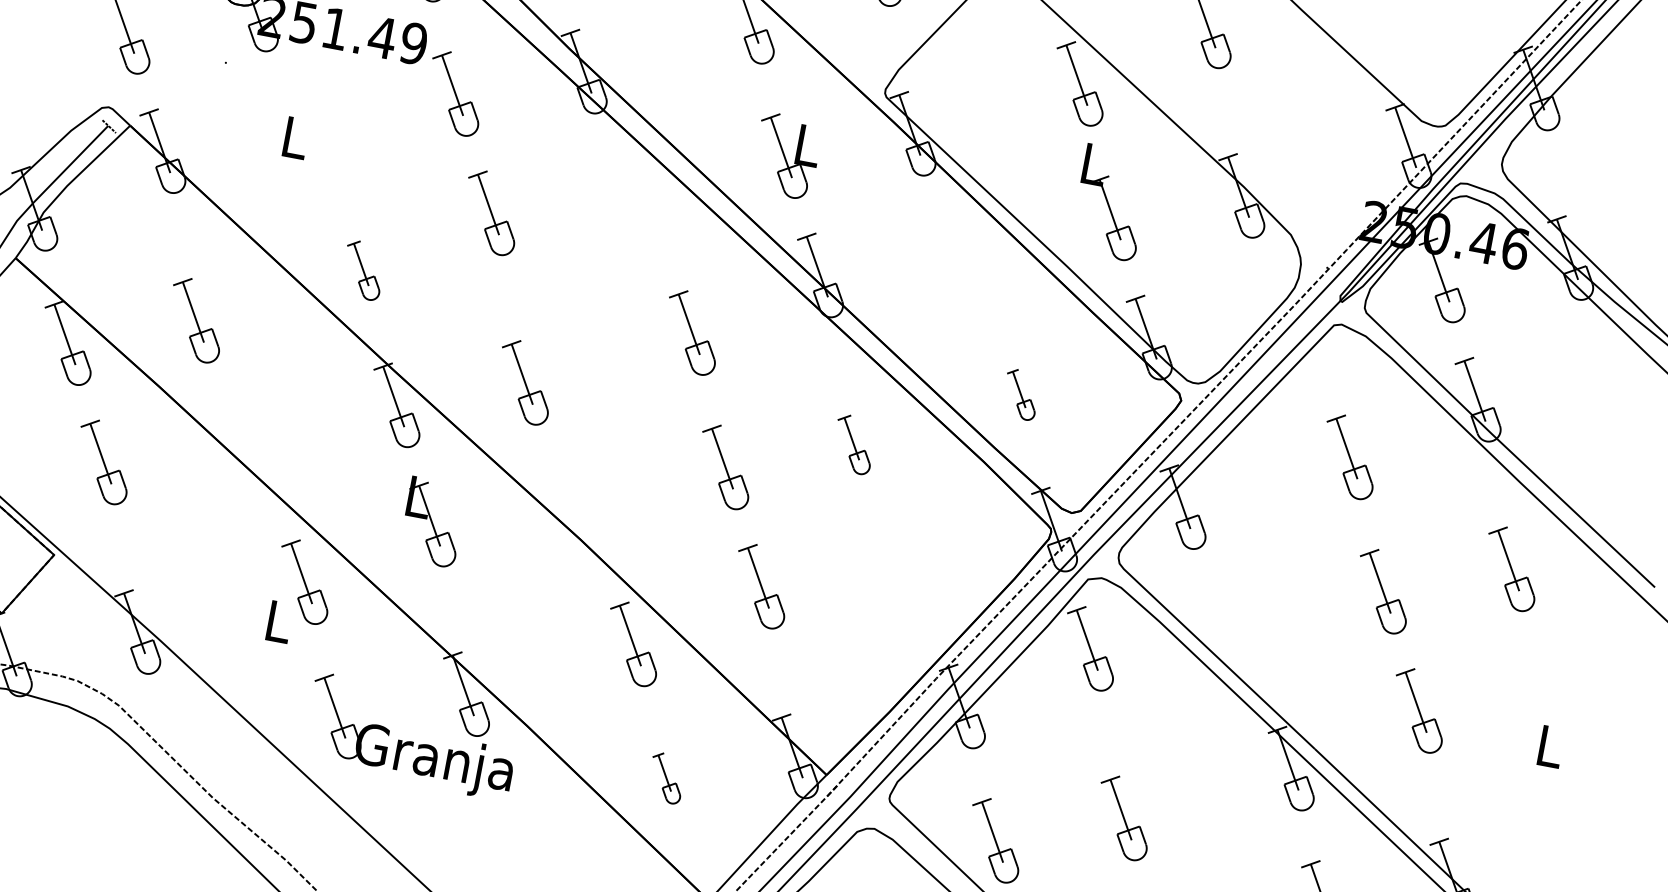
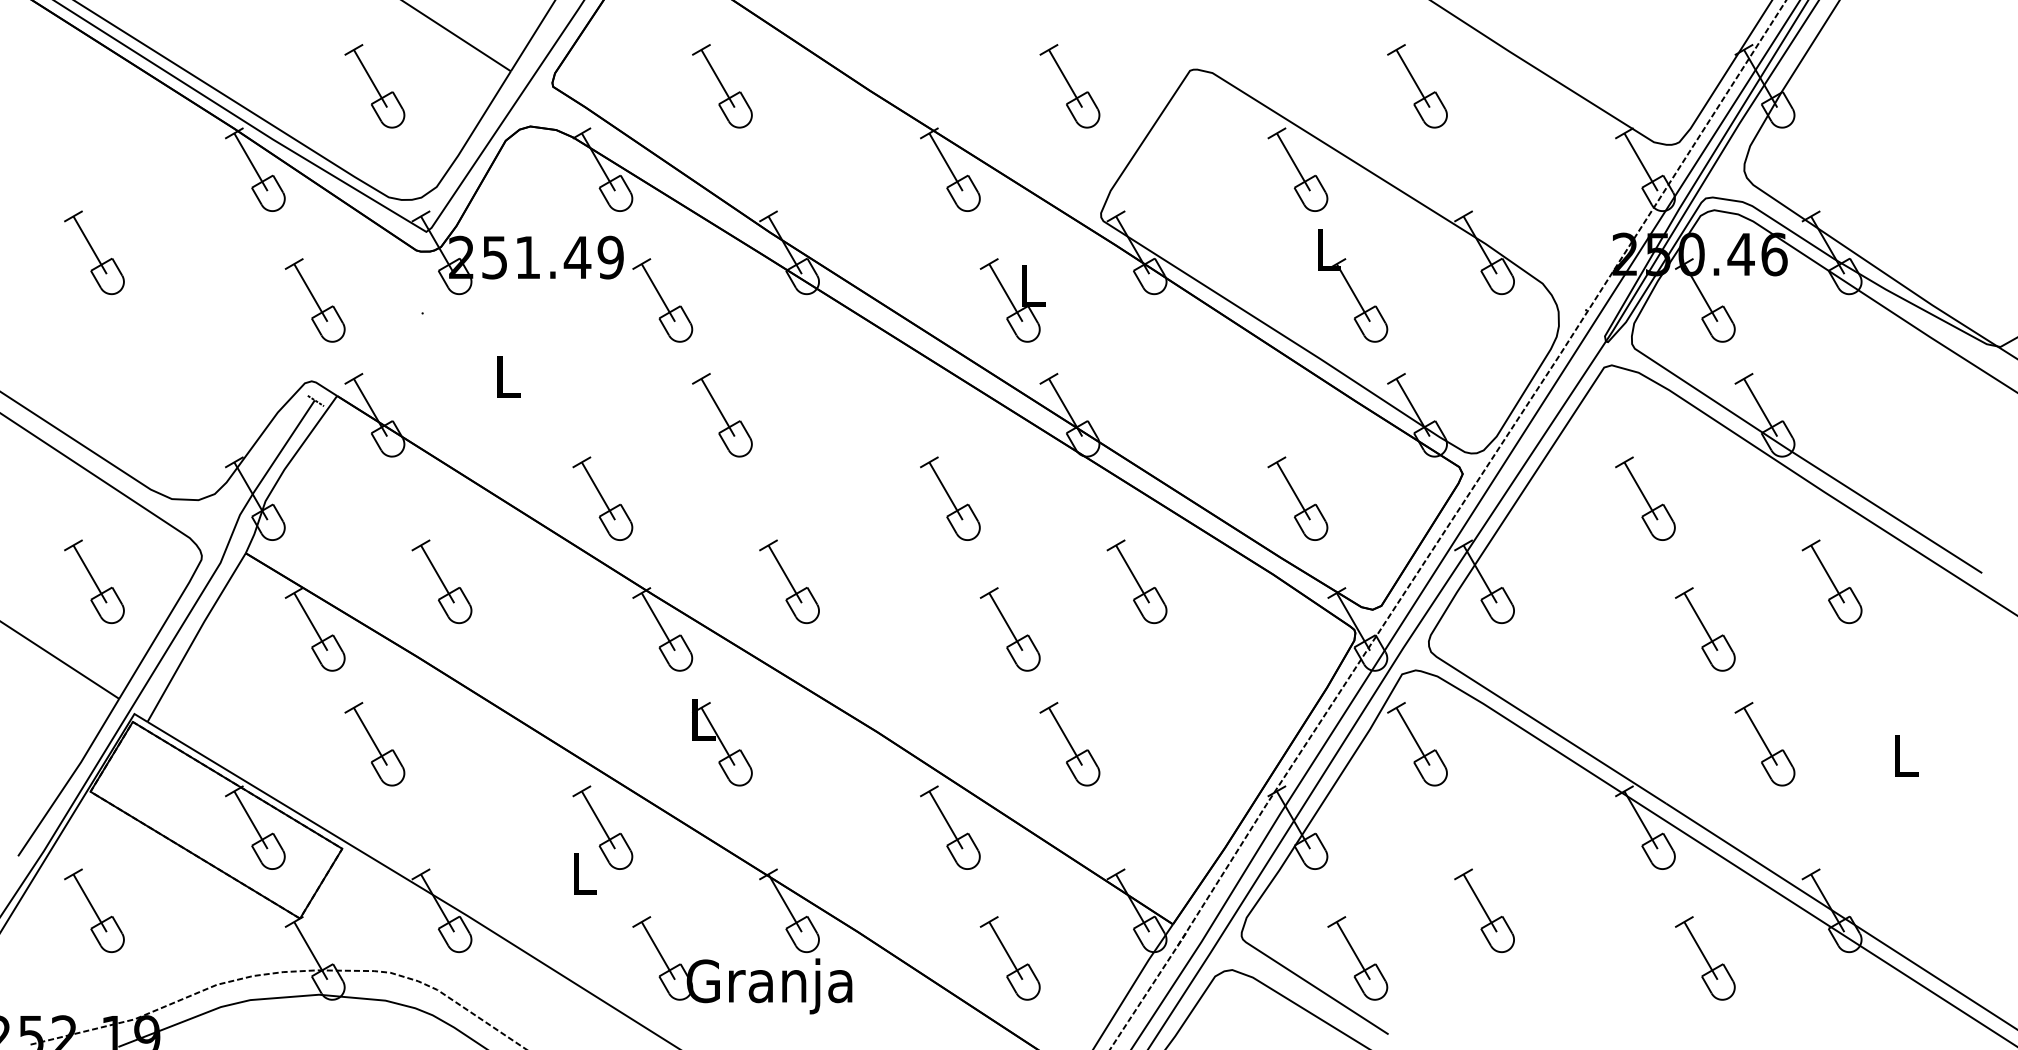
part: (362, 270) -> (602, 498), size x1.43
part: (1020, 394) -> (1297, 498), size x1.67
part: (853, 444) -> (1136, 581), size x1.43
part: (665, 778) -> (1009, 958), size x1.67

